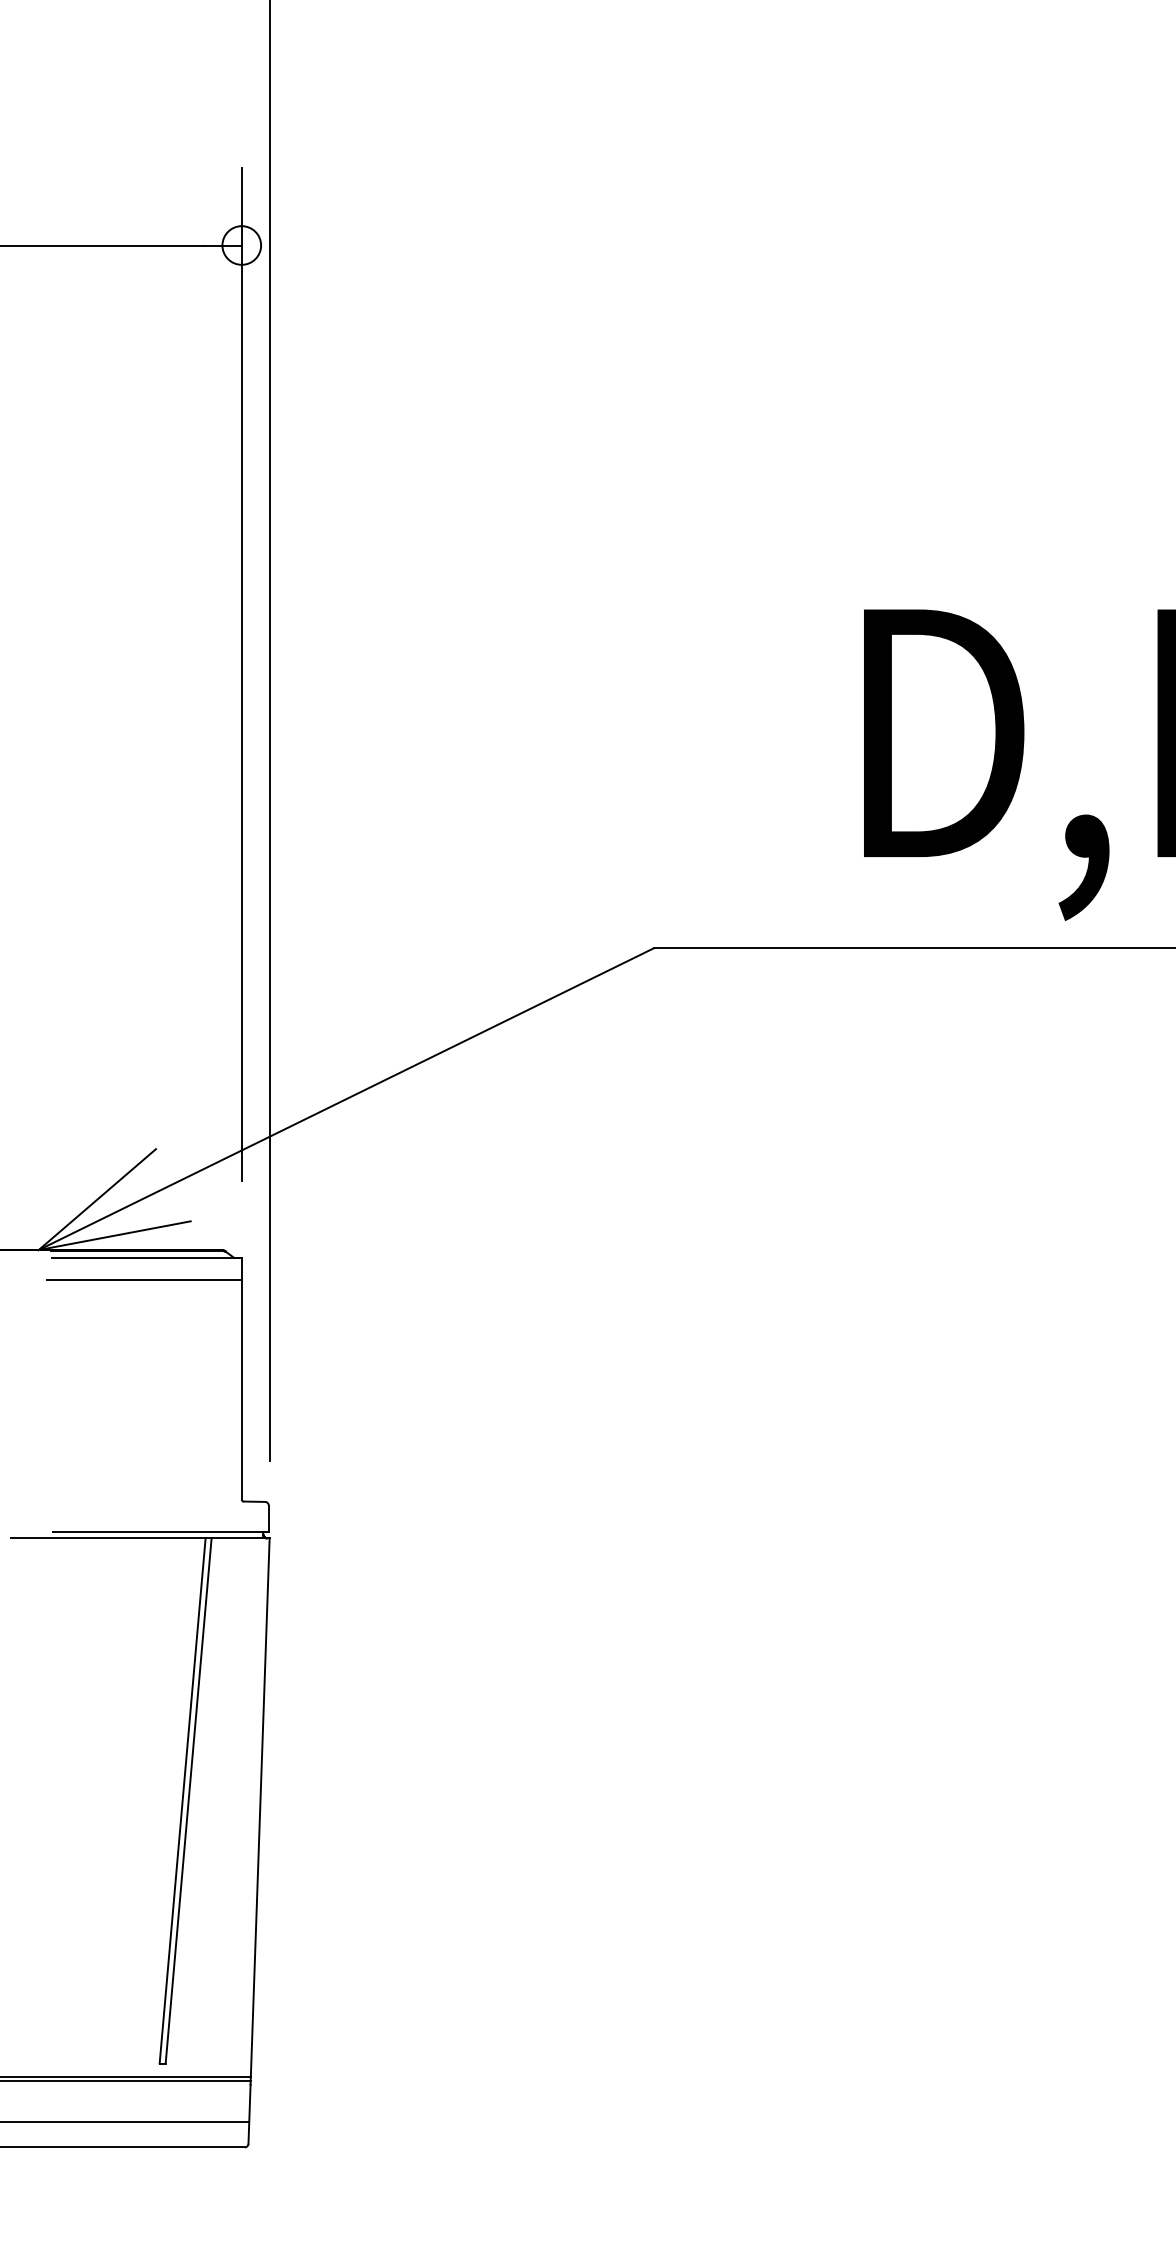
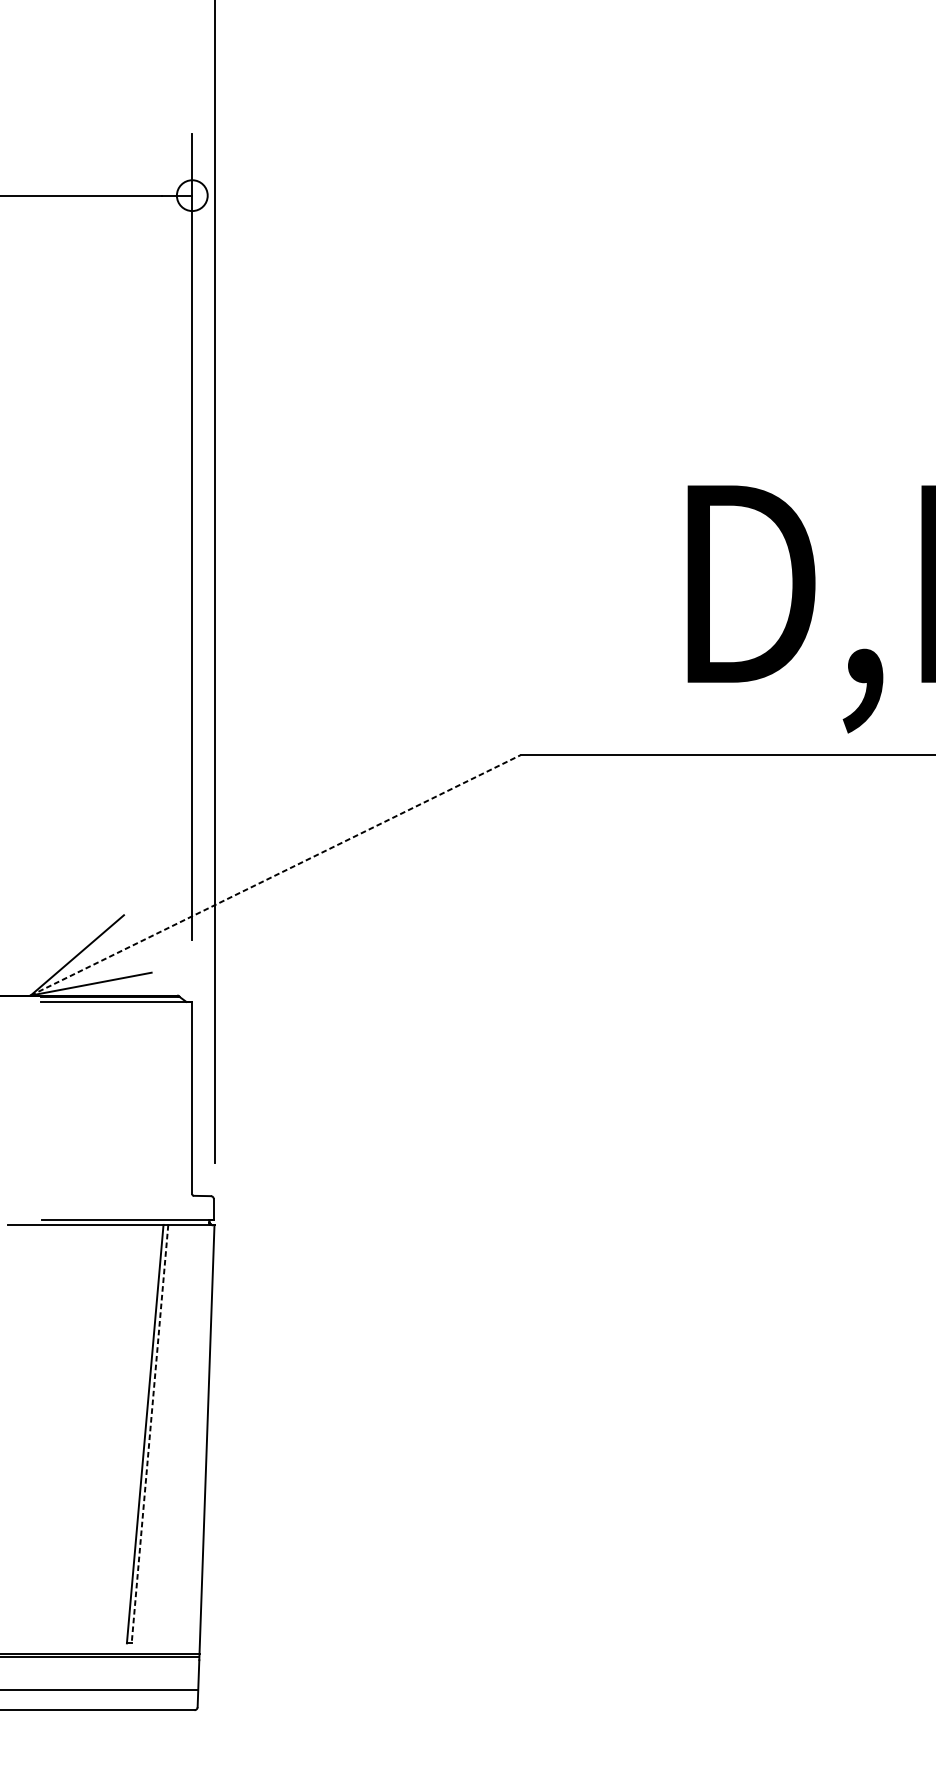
line: (346, 1099) -> (275, 875), solid -> dashed
line: (144, 1279) -> (114, 1019), removed
line: (188, 1800) -> (149, 1433), solid -> dashed

